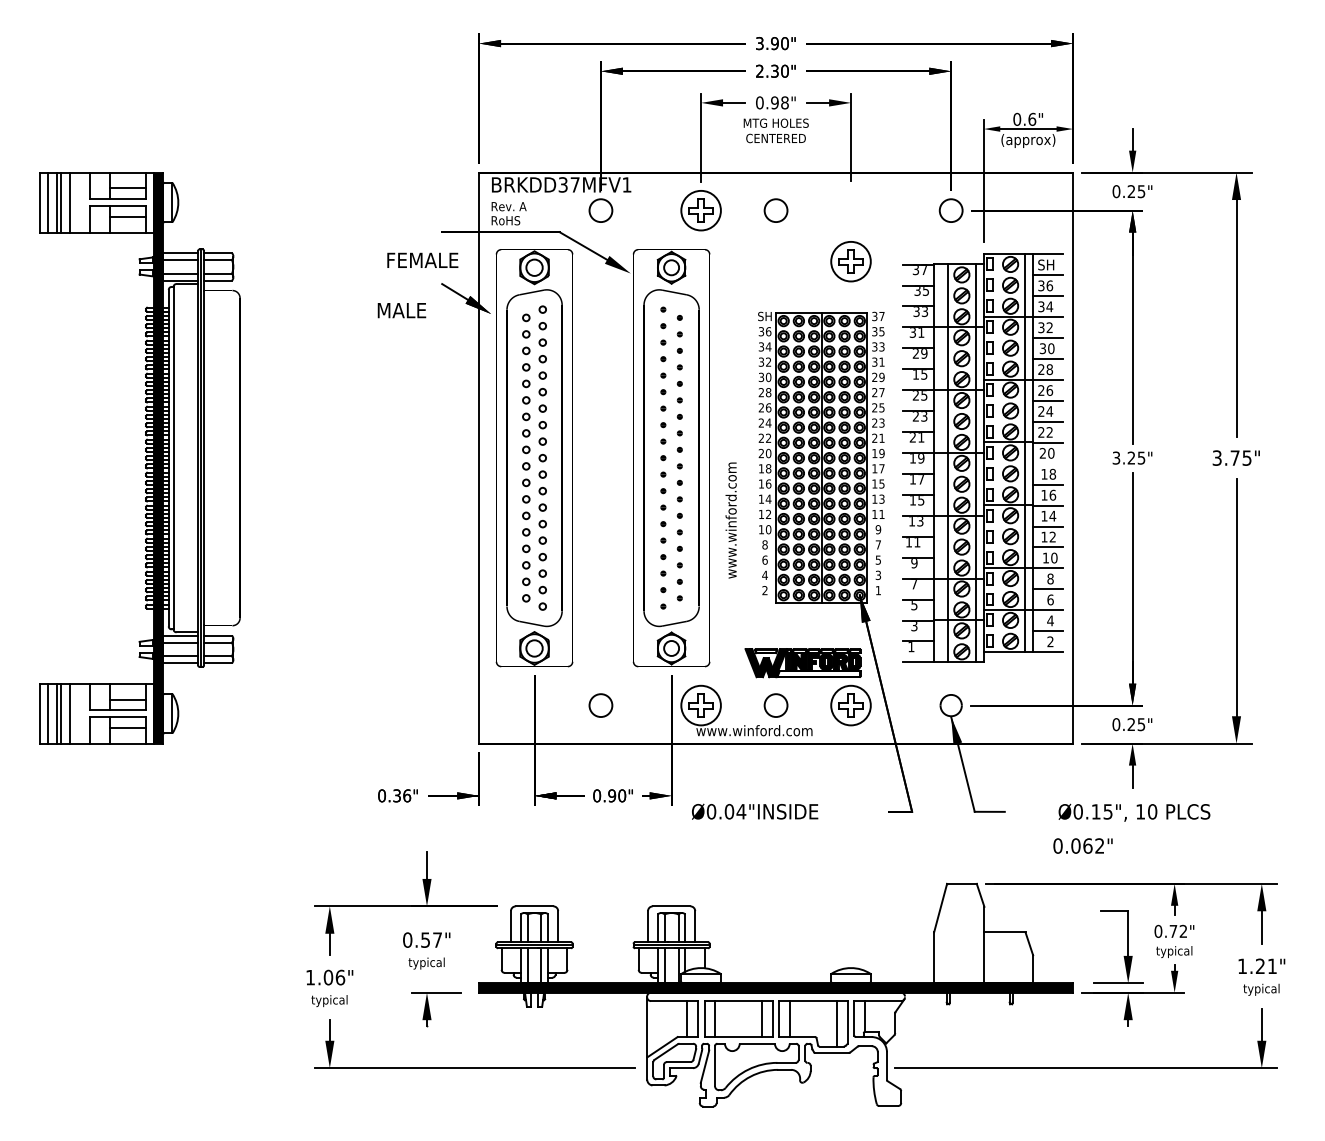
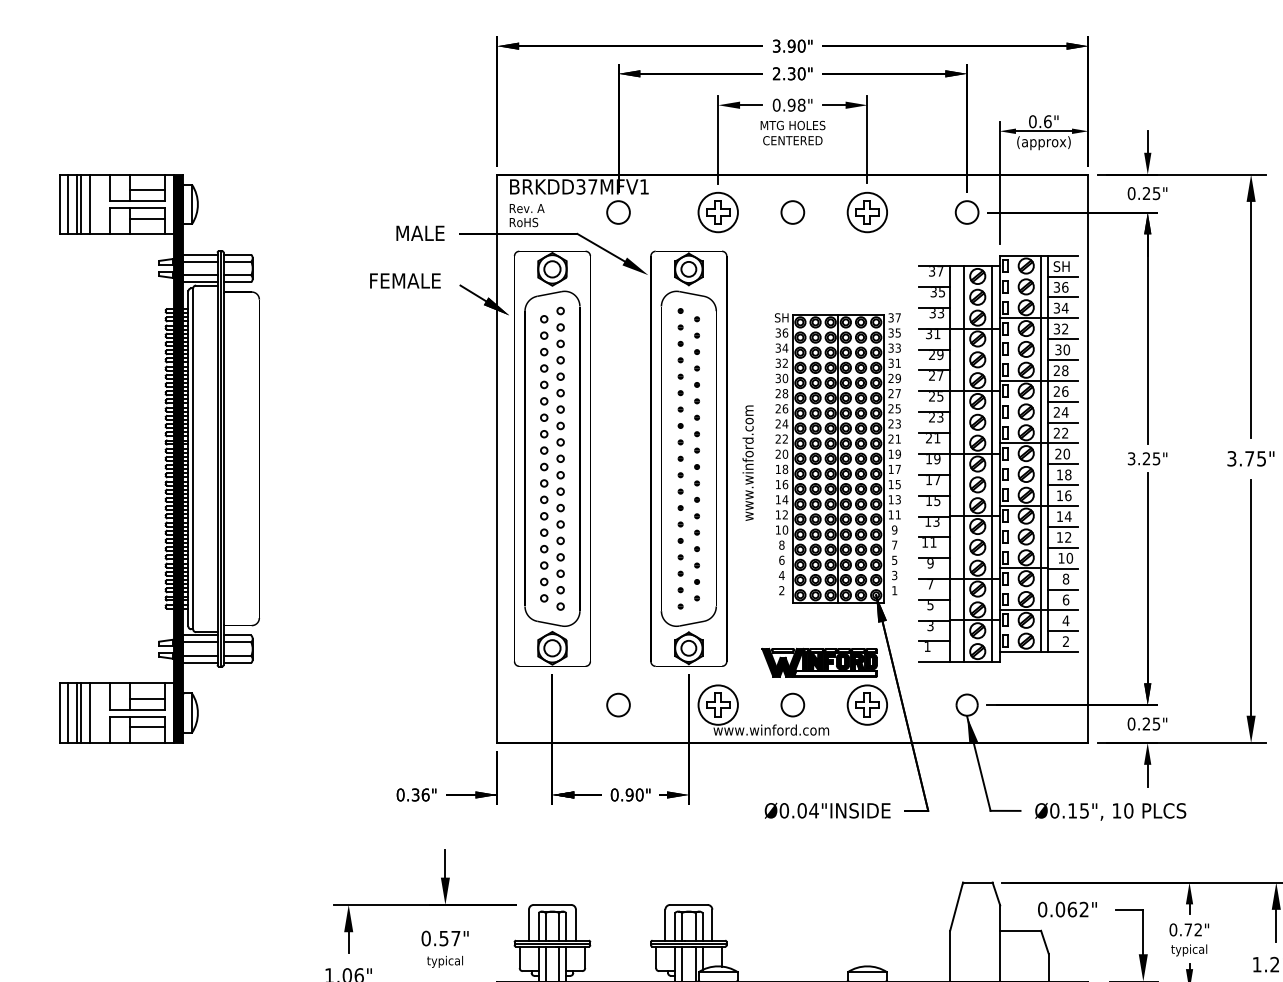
text: (422, 259) -> (405, 280), moved
part: (850, 261) -> (866, 212), moved
text: (401, 310) -> (420, 233), moved
text: (919, 374) -> (935, 375), 15 -> 27
line: (1047, 463) -> (1062, 464), added
text: (730, 520) -> (747, 463), moved
text: (755, 811) -> (828, 810), moved
text: (1134, 812) -> (1110, 811), moved
text: (1082, 845) -> (1066, 909), moved

